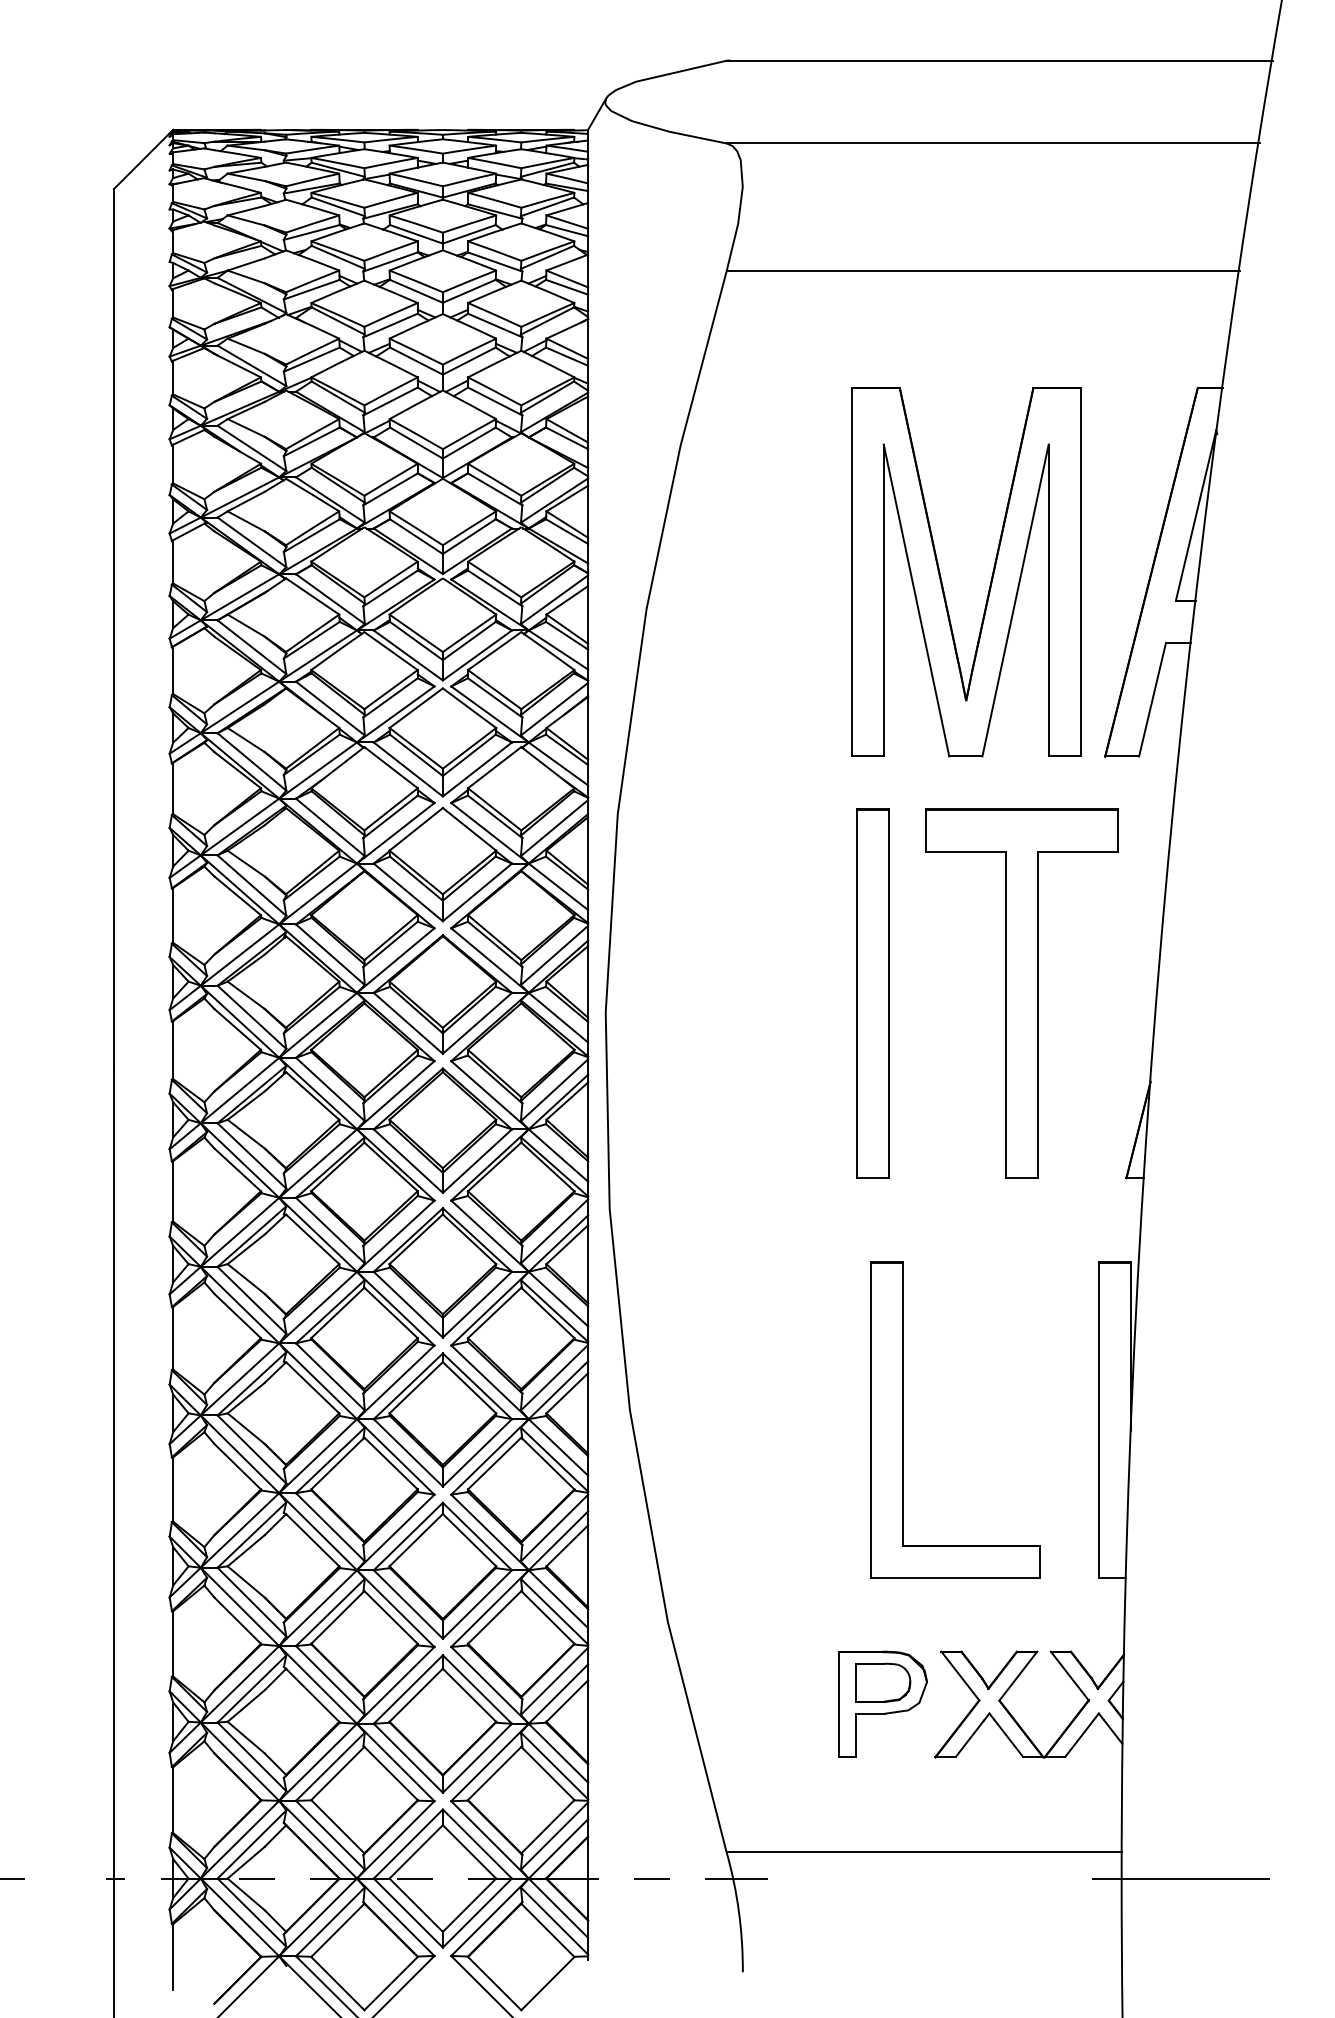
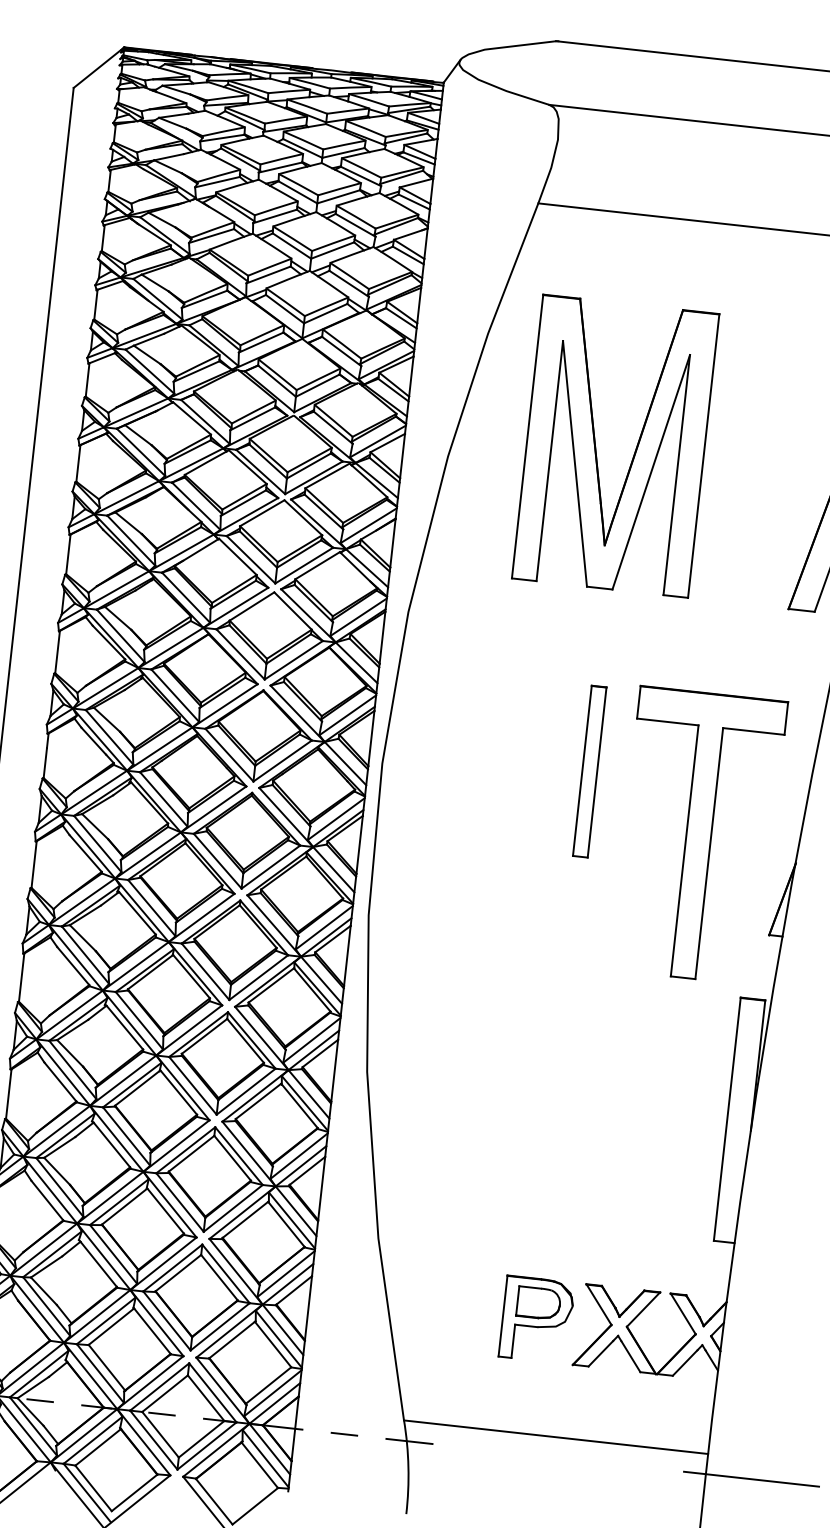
part: (991, 575) -> (634, 450), moved
part: (872, 993) -> (589, 771), size x0.6
part: (1021, 993) -> (698, 835), moved
part: (903, 1419) -> (576, 1102), removed

